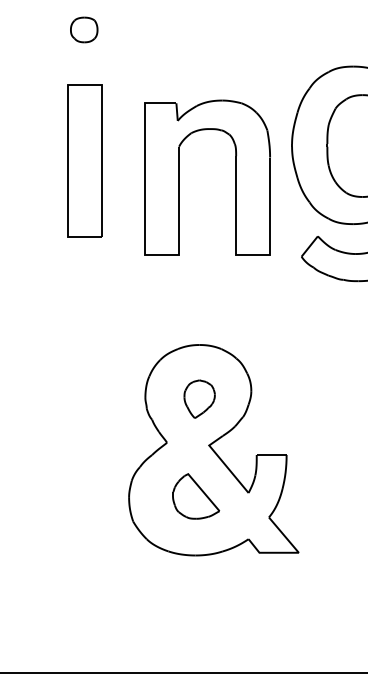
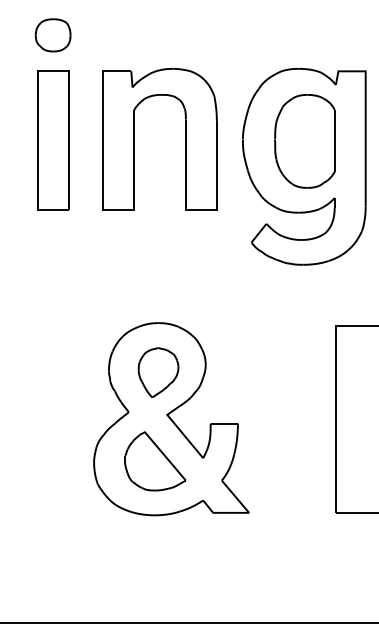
part: (83, 30) -> (52, 35), size x1.43
part: (84, 160) -> (53, 140), moved
part: (179, 177) -> (134, 139), moved
part: (199, 399) -> (158, 372), size x1.43
part: (196, 496) -> (155, 461), size x1.43

